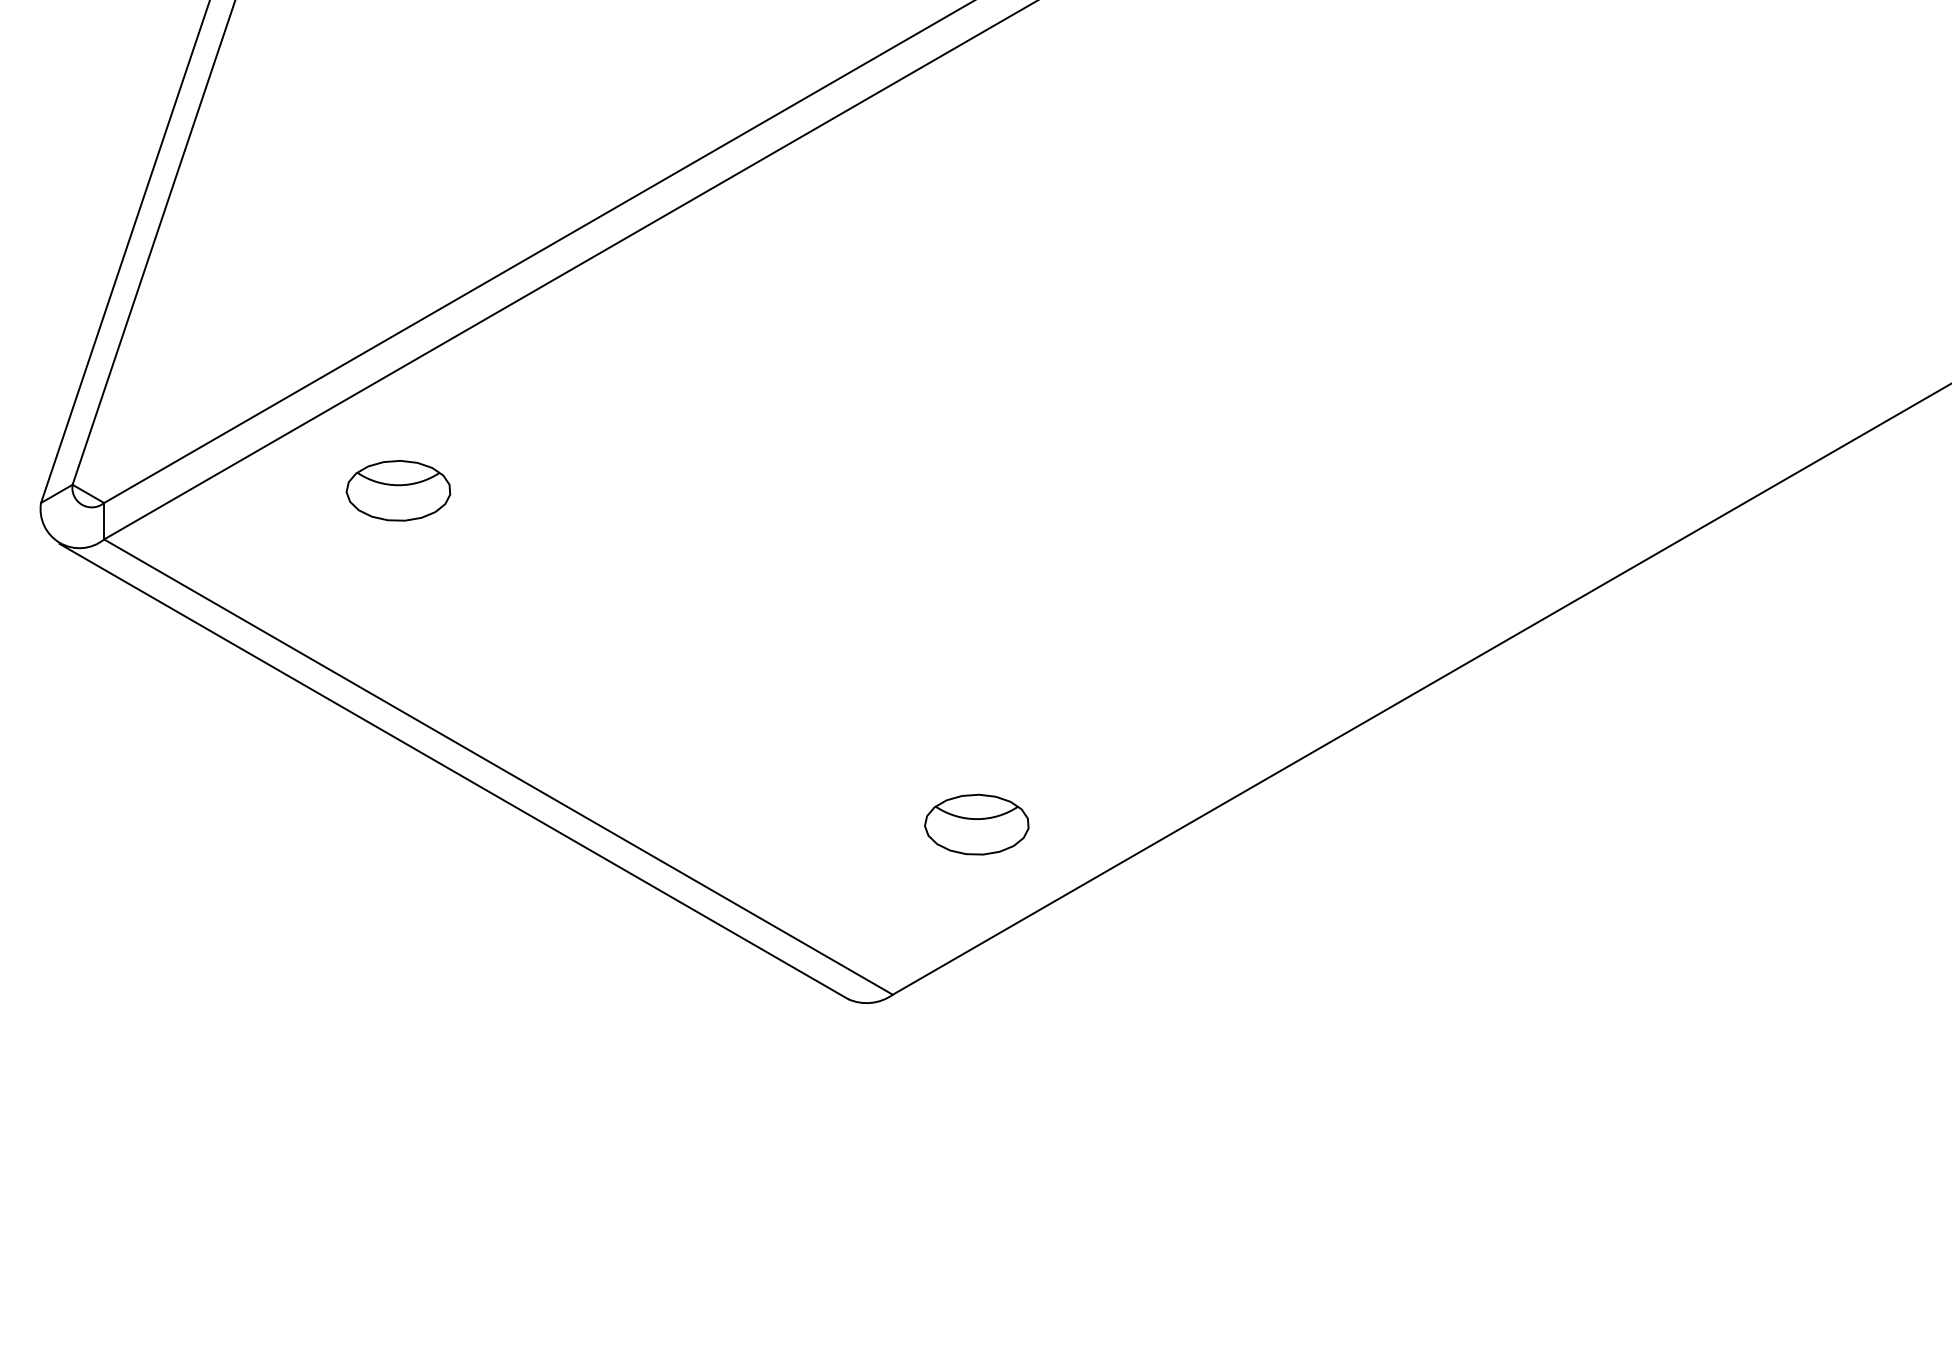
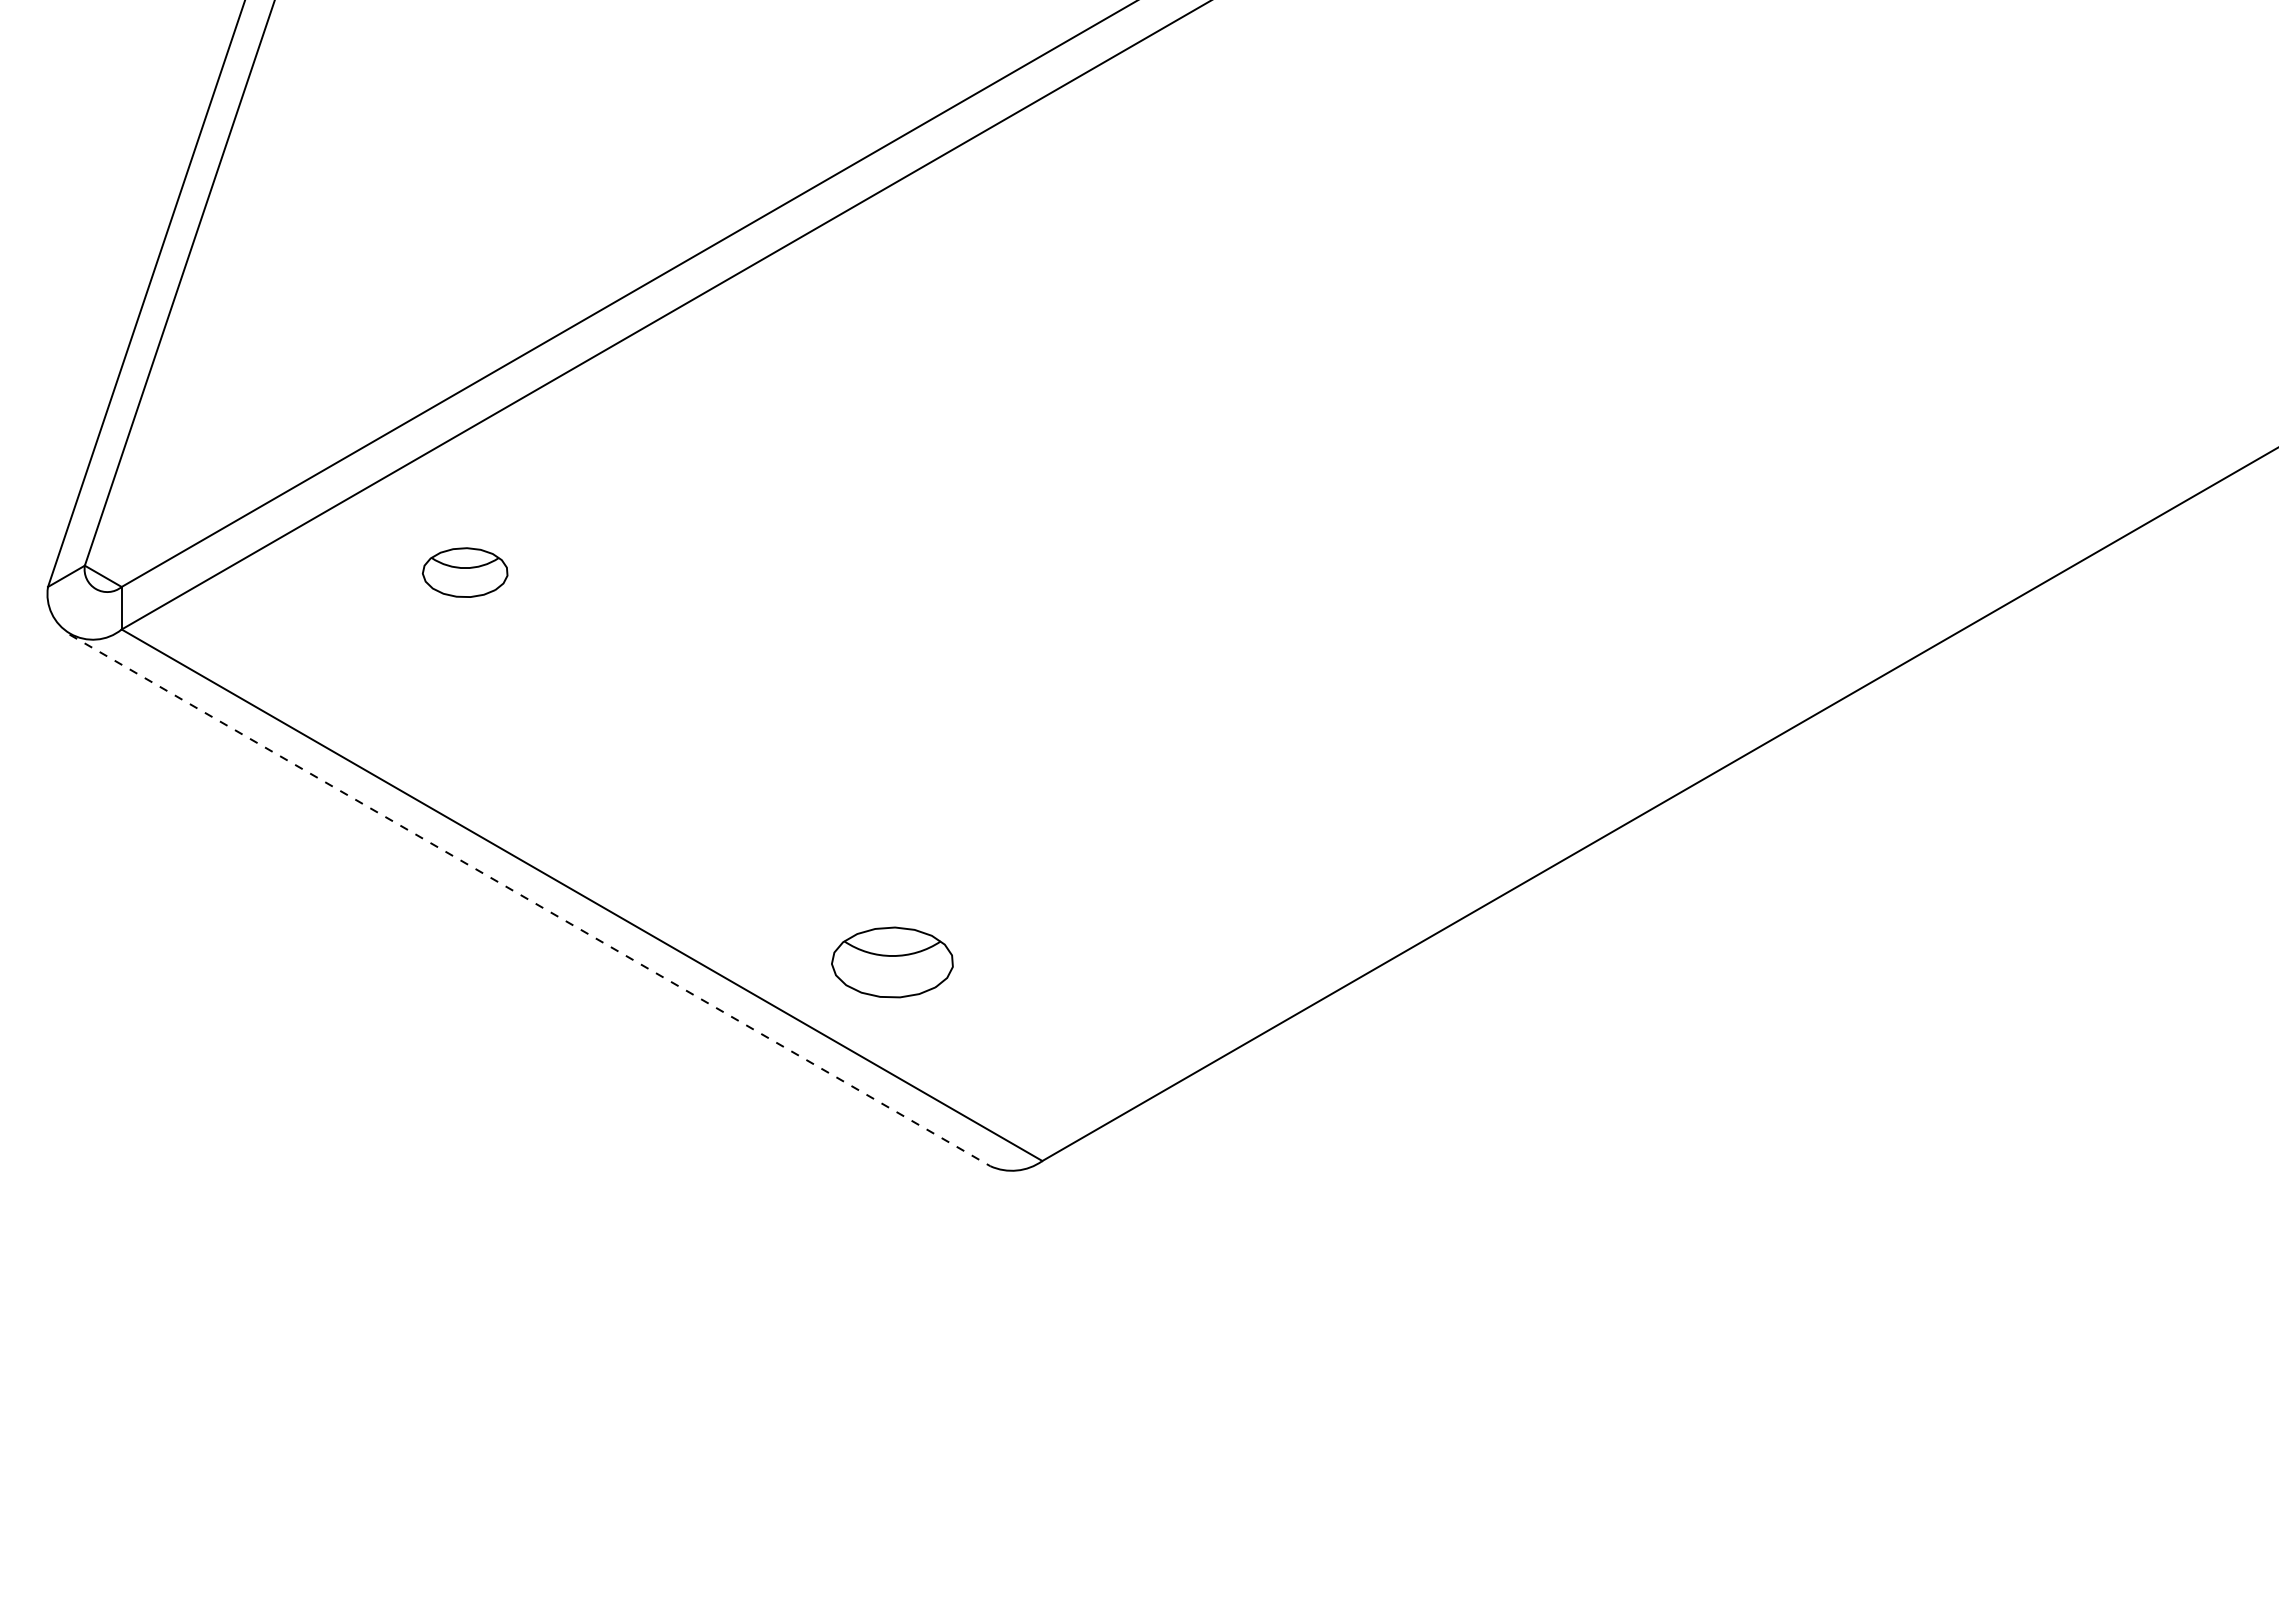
part: (397, 490) -> (464, 572), size x0.7
line: (453, 771) -> (529, 900), solid -> dashed
part: (976, 824) -> (892, 962), moved

